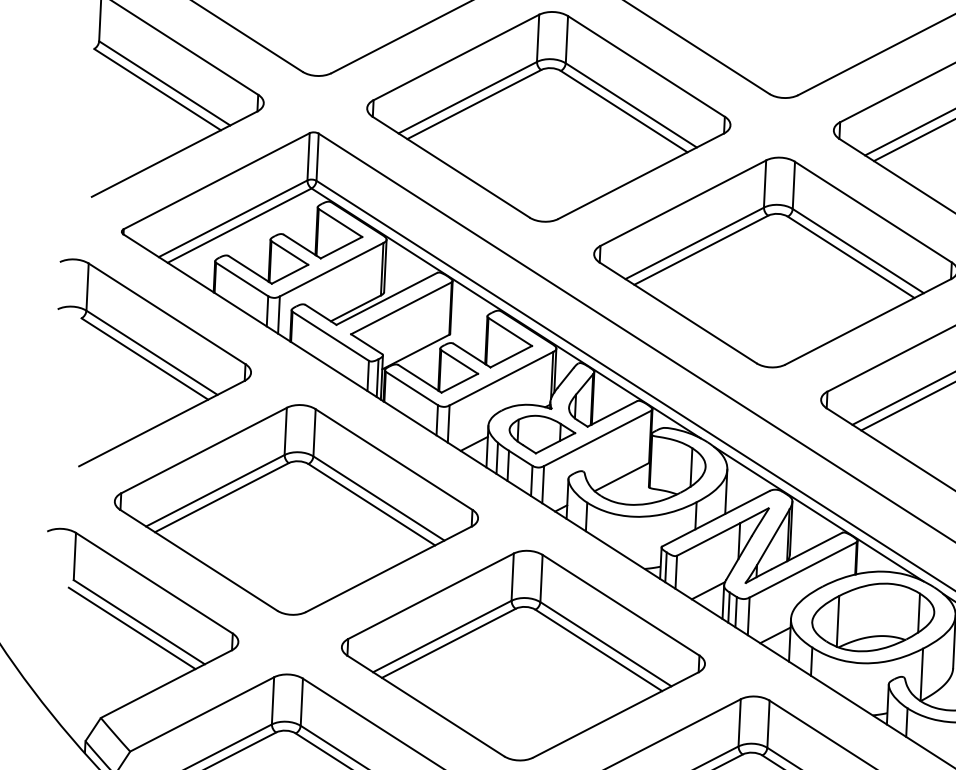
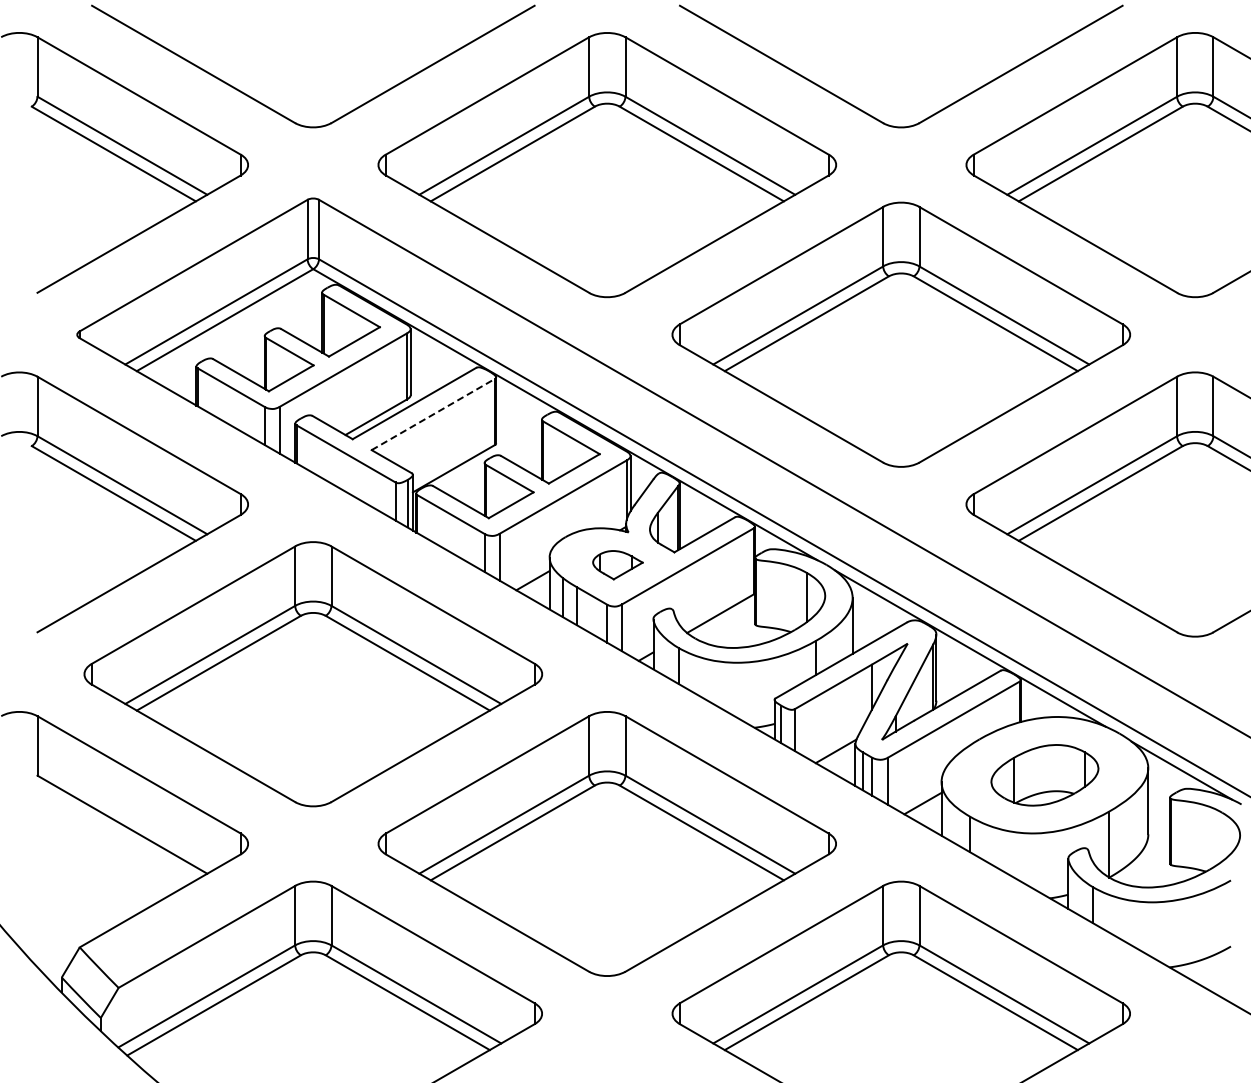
line: (401, 308) -> (433, 414), solid -> dashed
part: (541, 434) -> (617, 564), size x0.6
part: (872, 617) -> (1044, 775), size x0.7
line: (131, 628) -> (113, 832), removed

